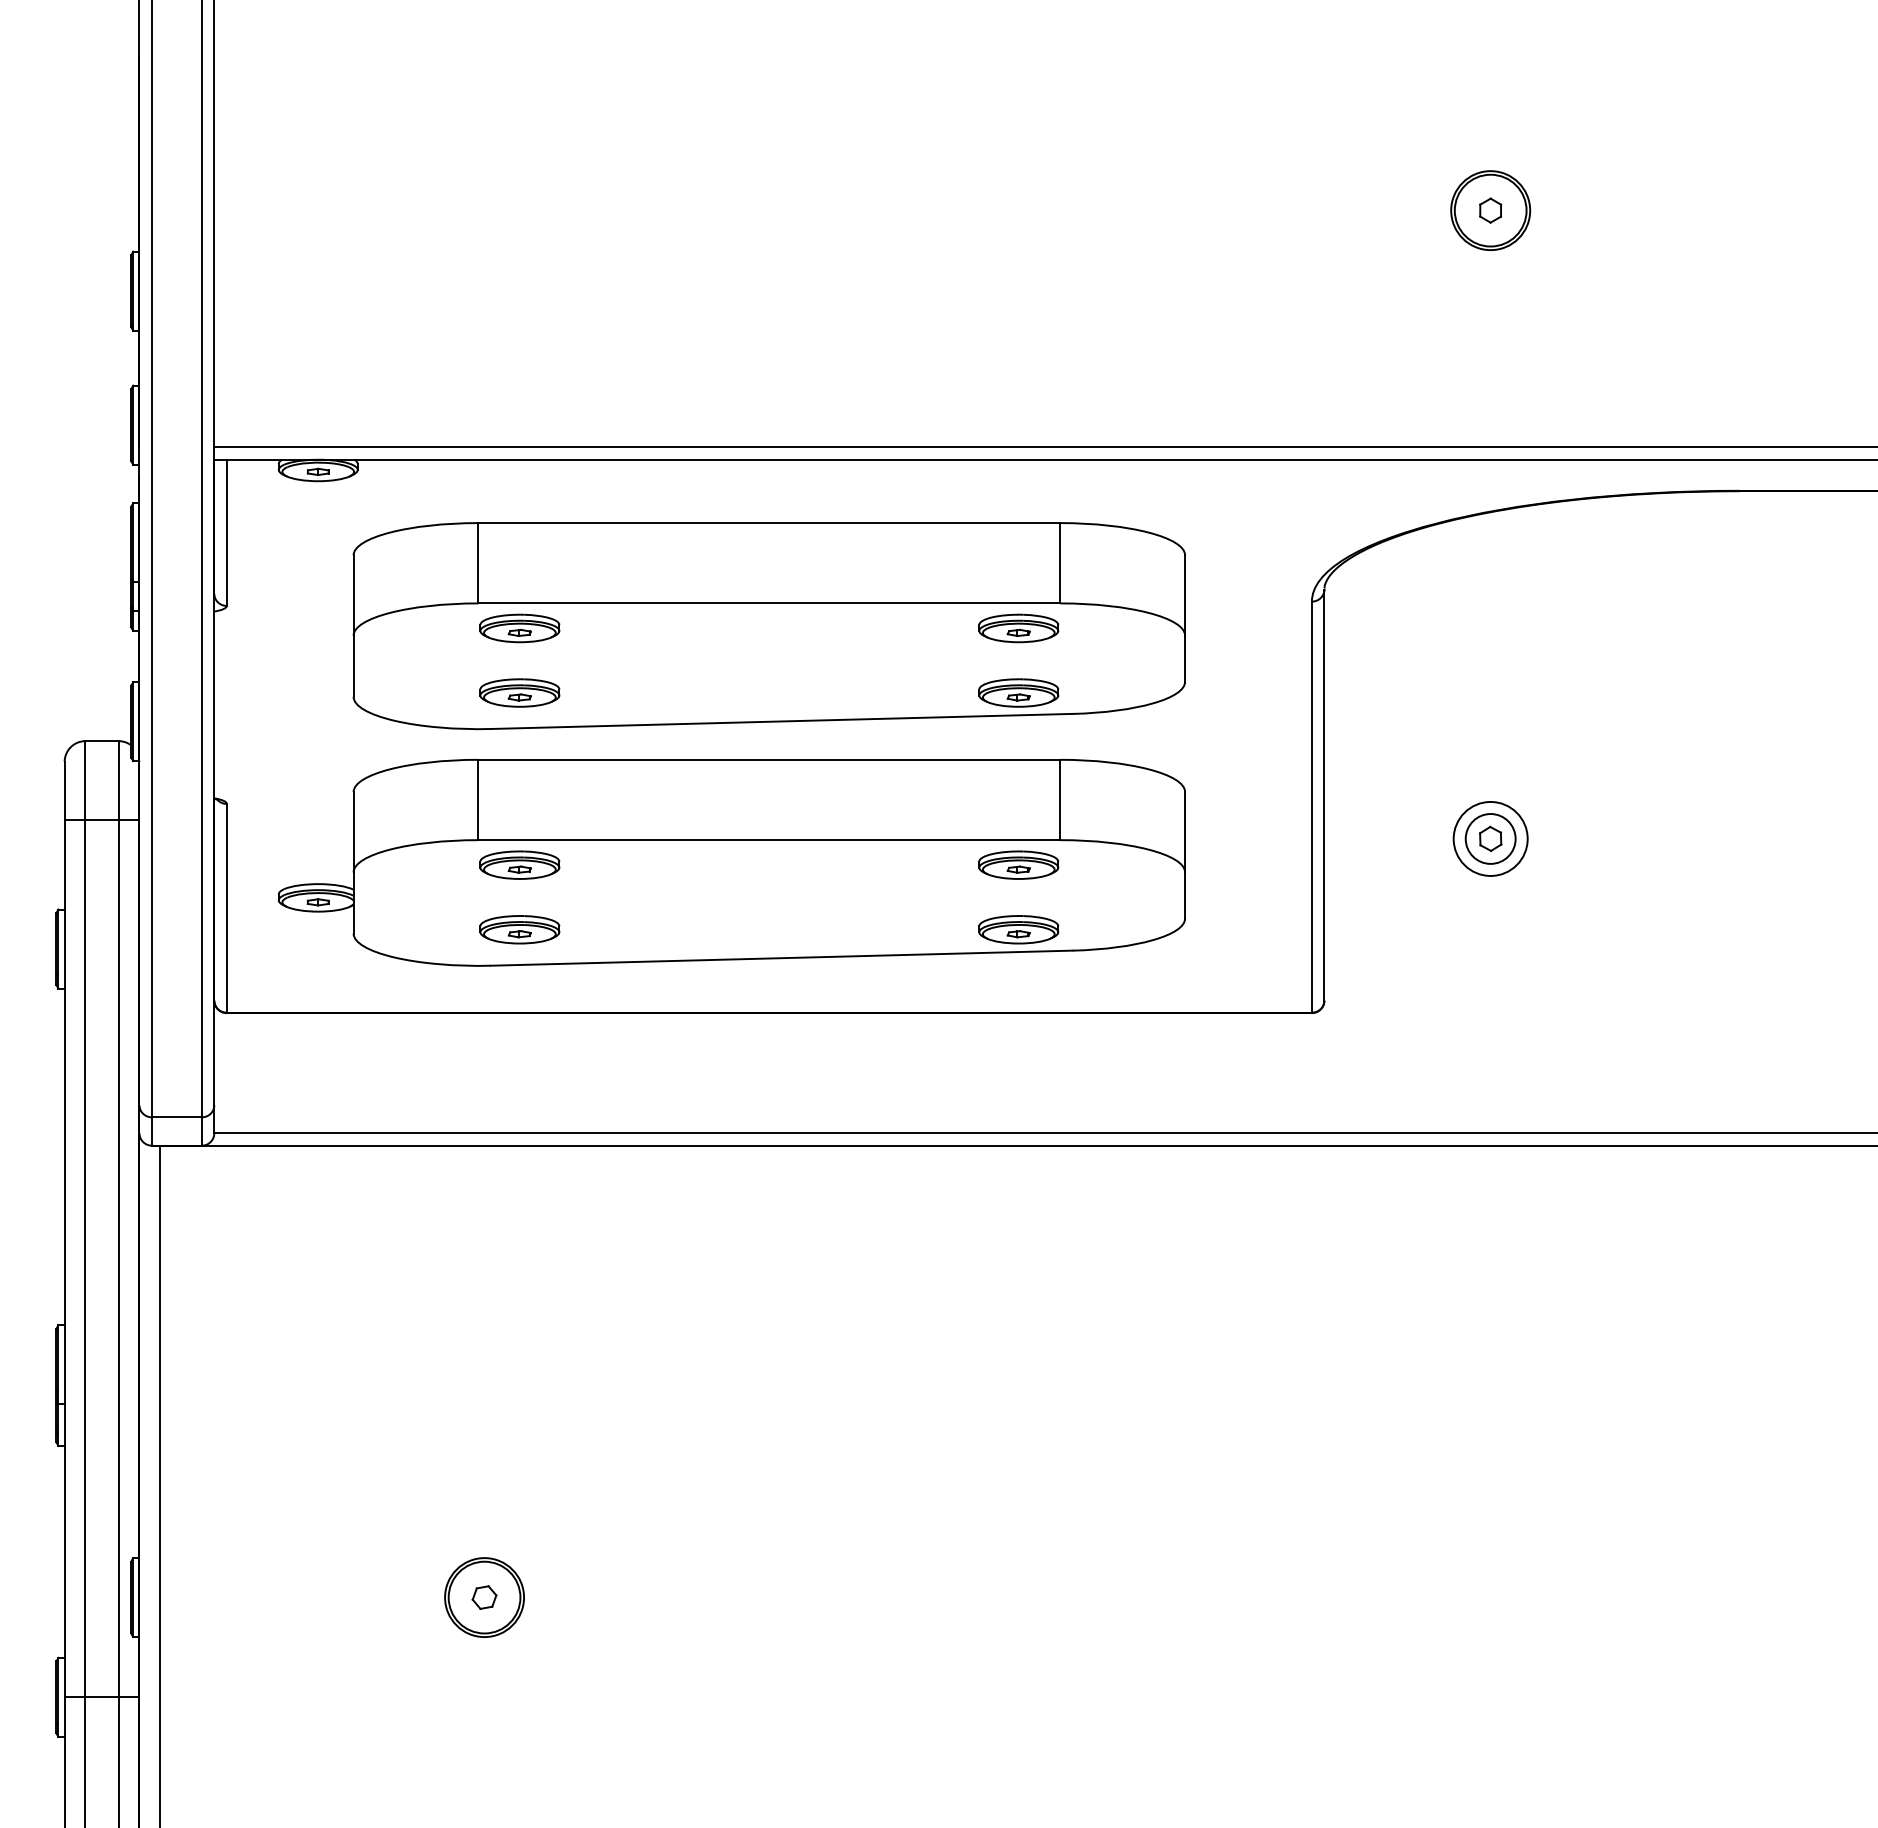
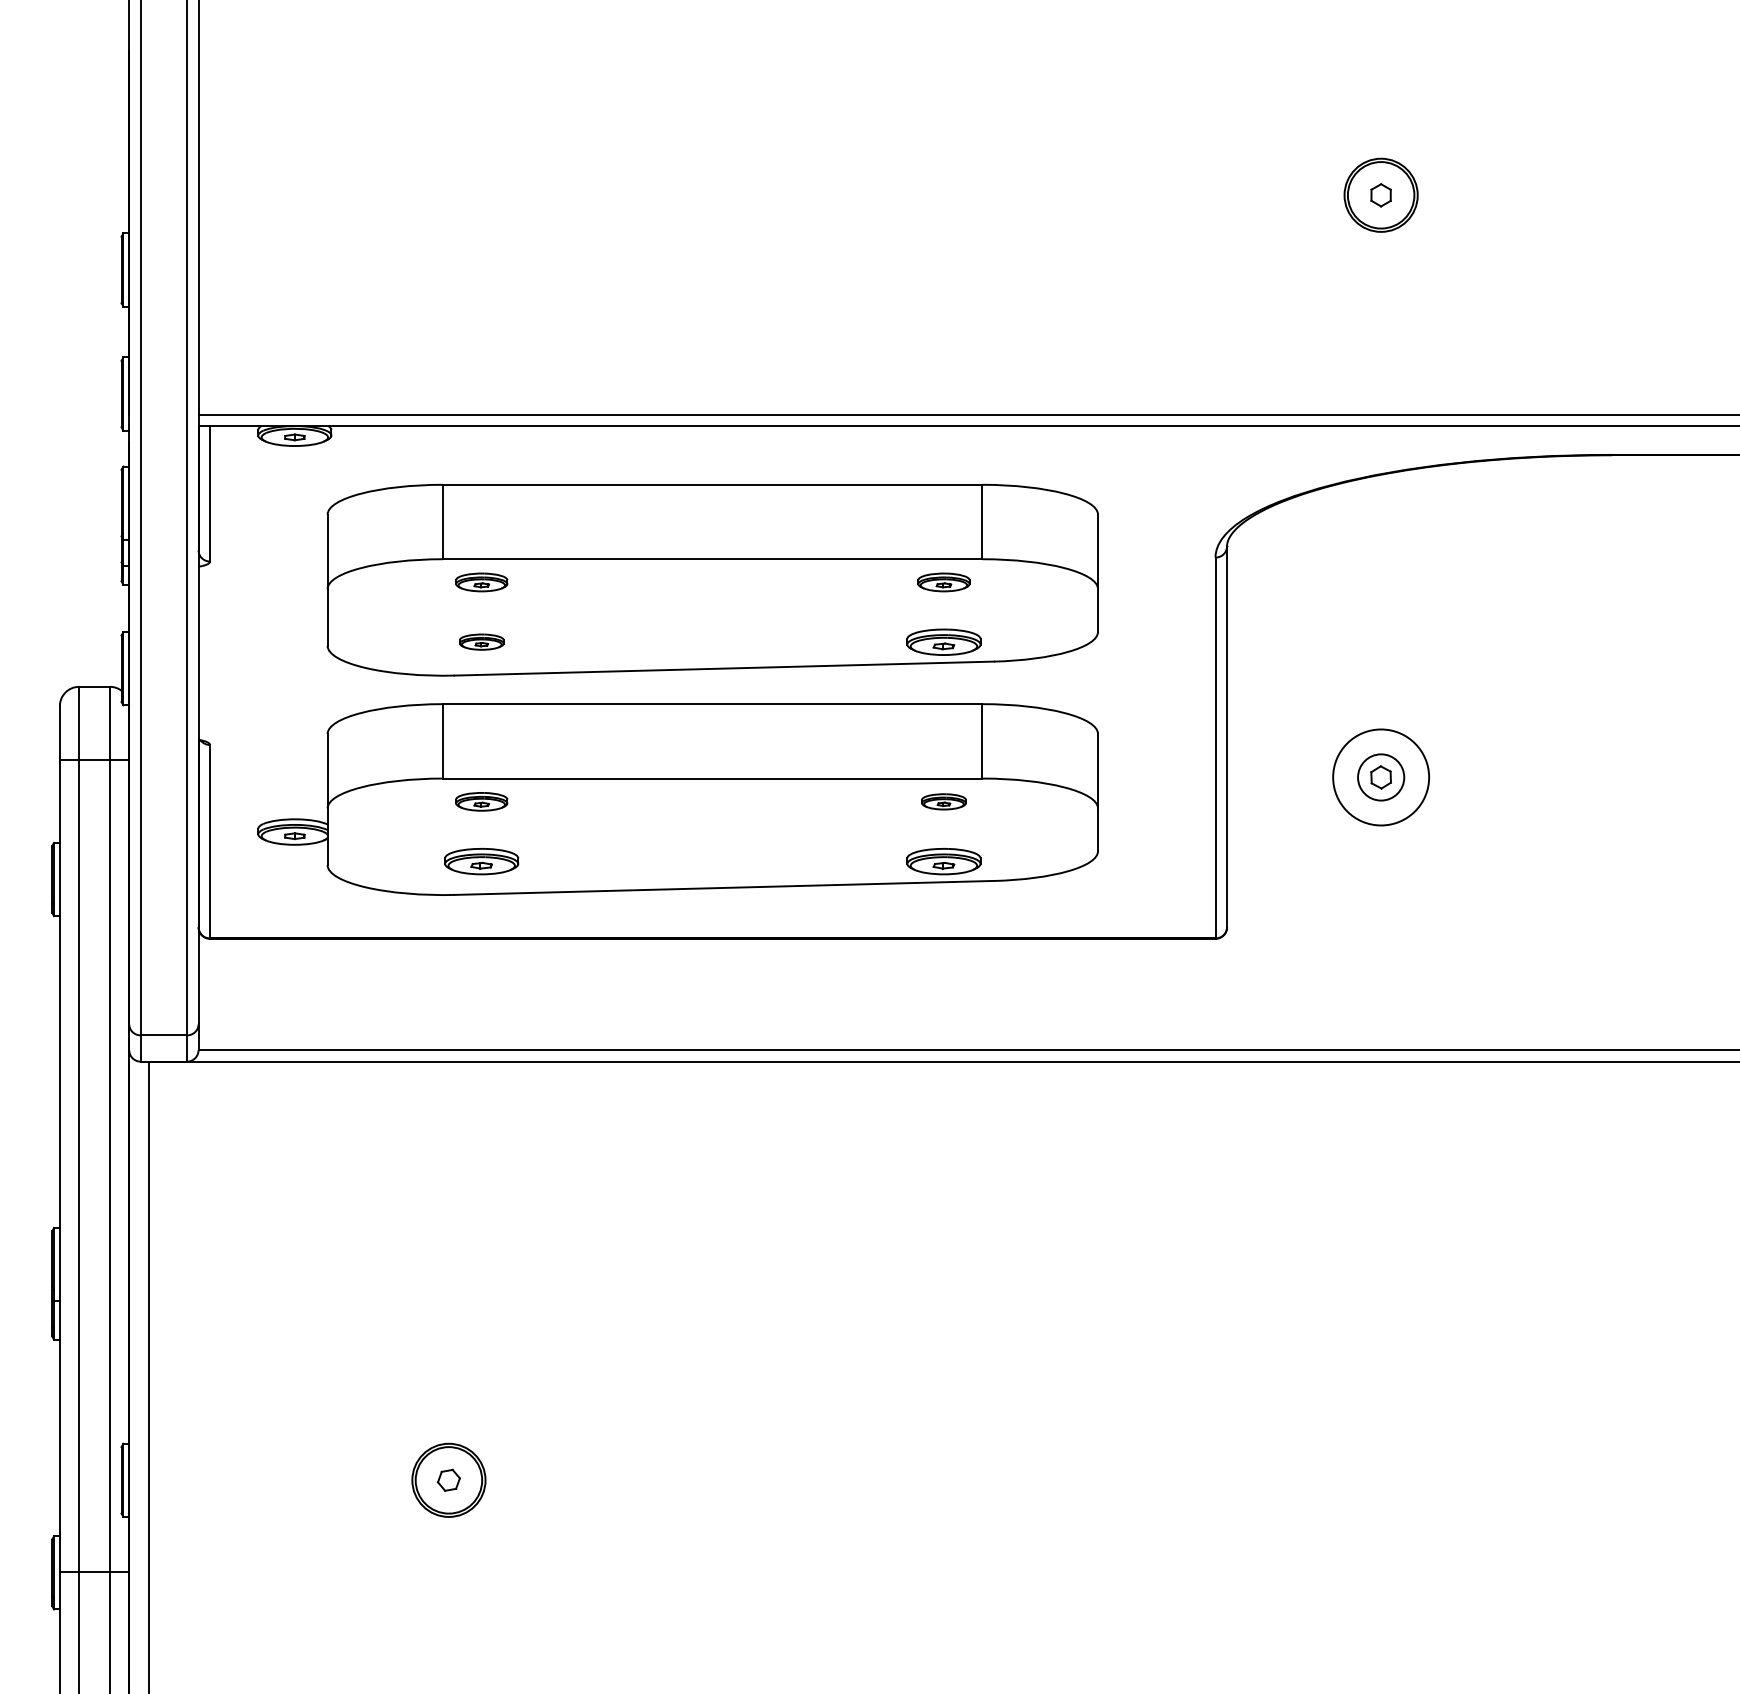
part: (519, 628) -> (481, 582), size x0.7
part: (1018, 628) -> (943, 582), size x0.7
part: (519, 692) -> (481, 641), size x0.6
circle: (1489, 838) -> (1380, 777), size x1.4
part: (519, 864) -> (481, 801), size x0.7
part: (1018, 864) -> (943, 801), size x0.6

